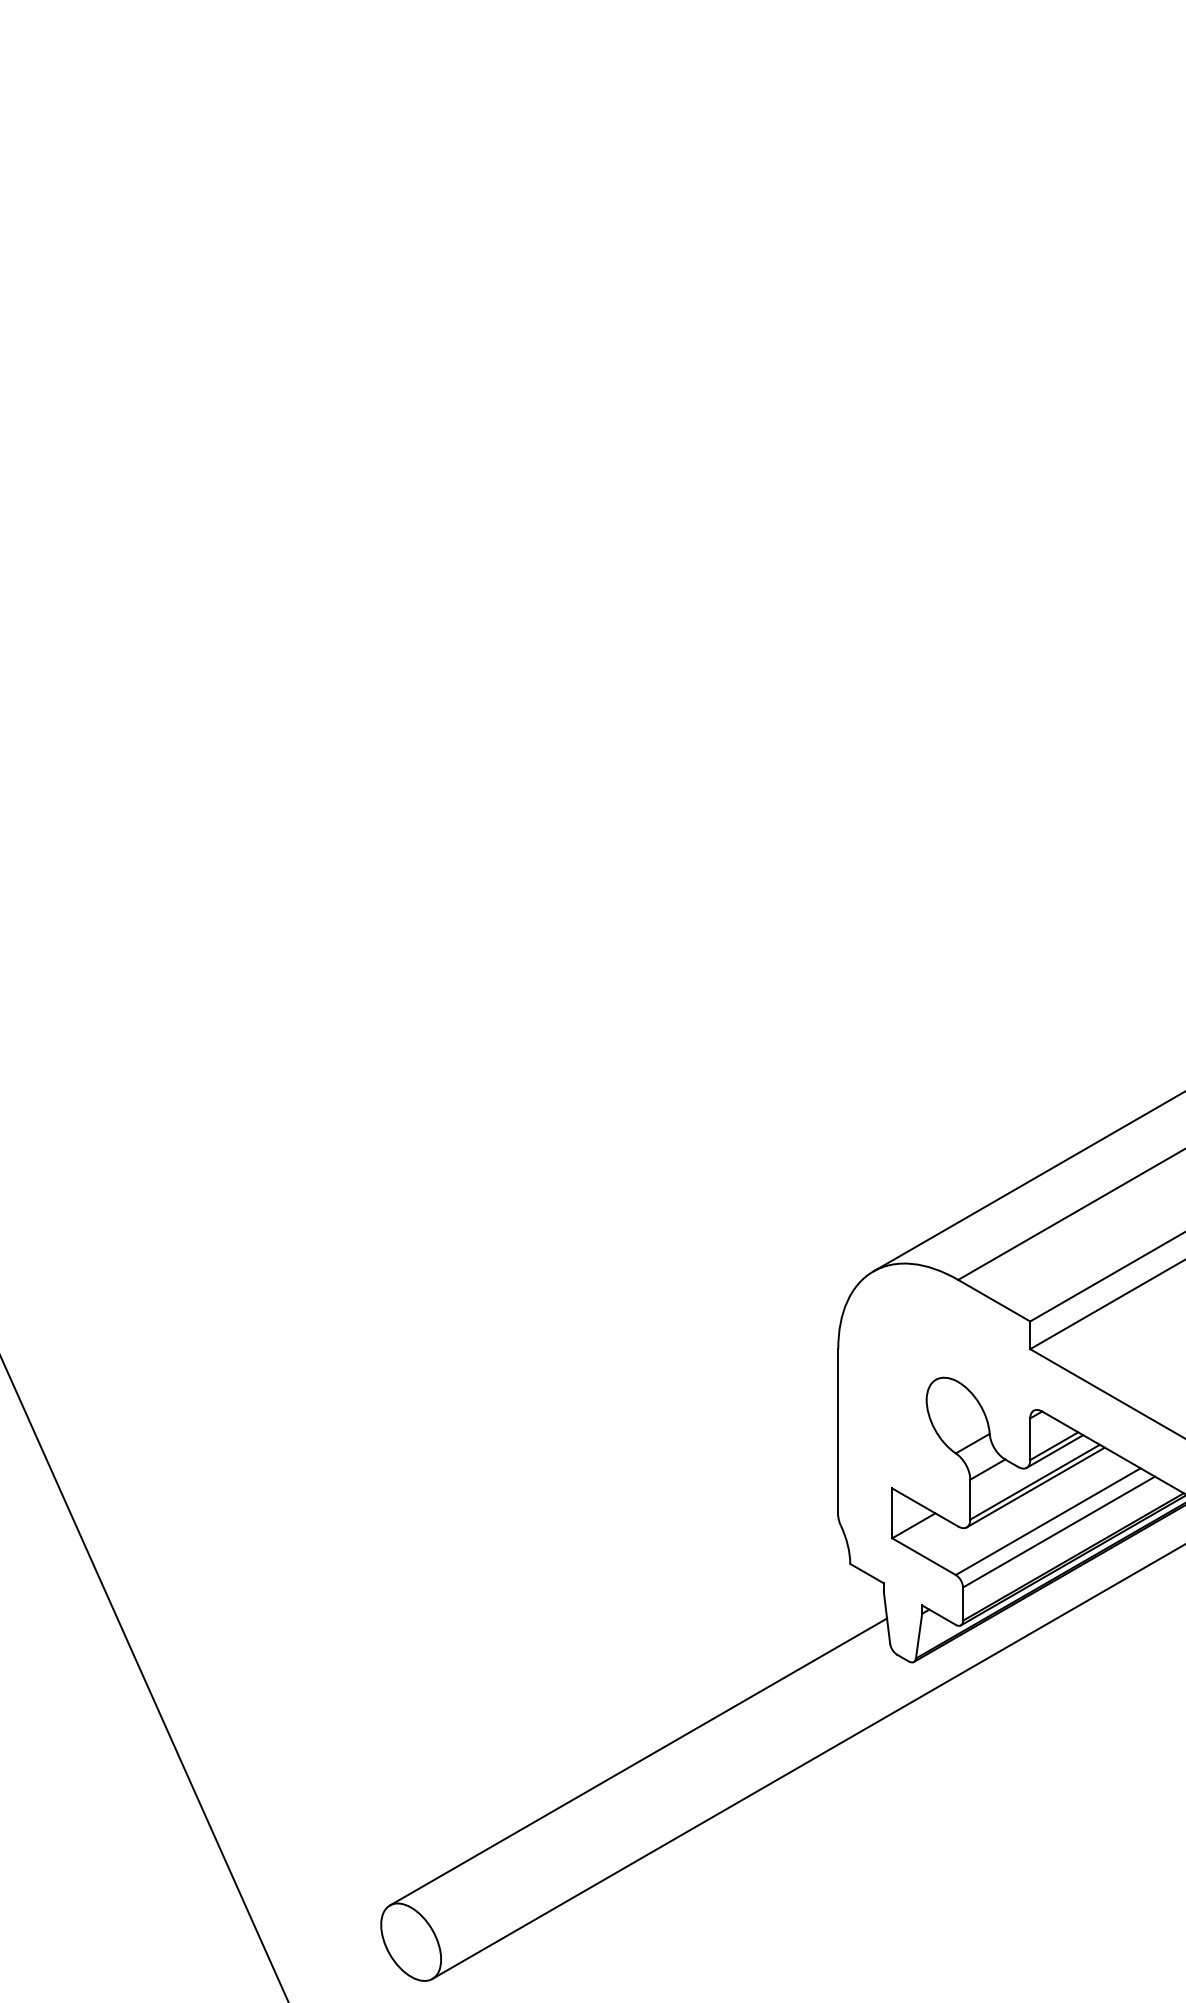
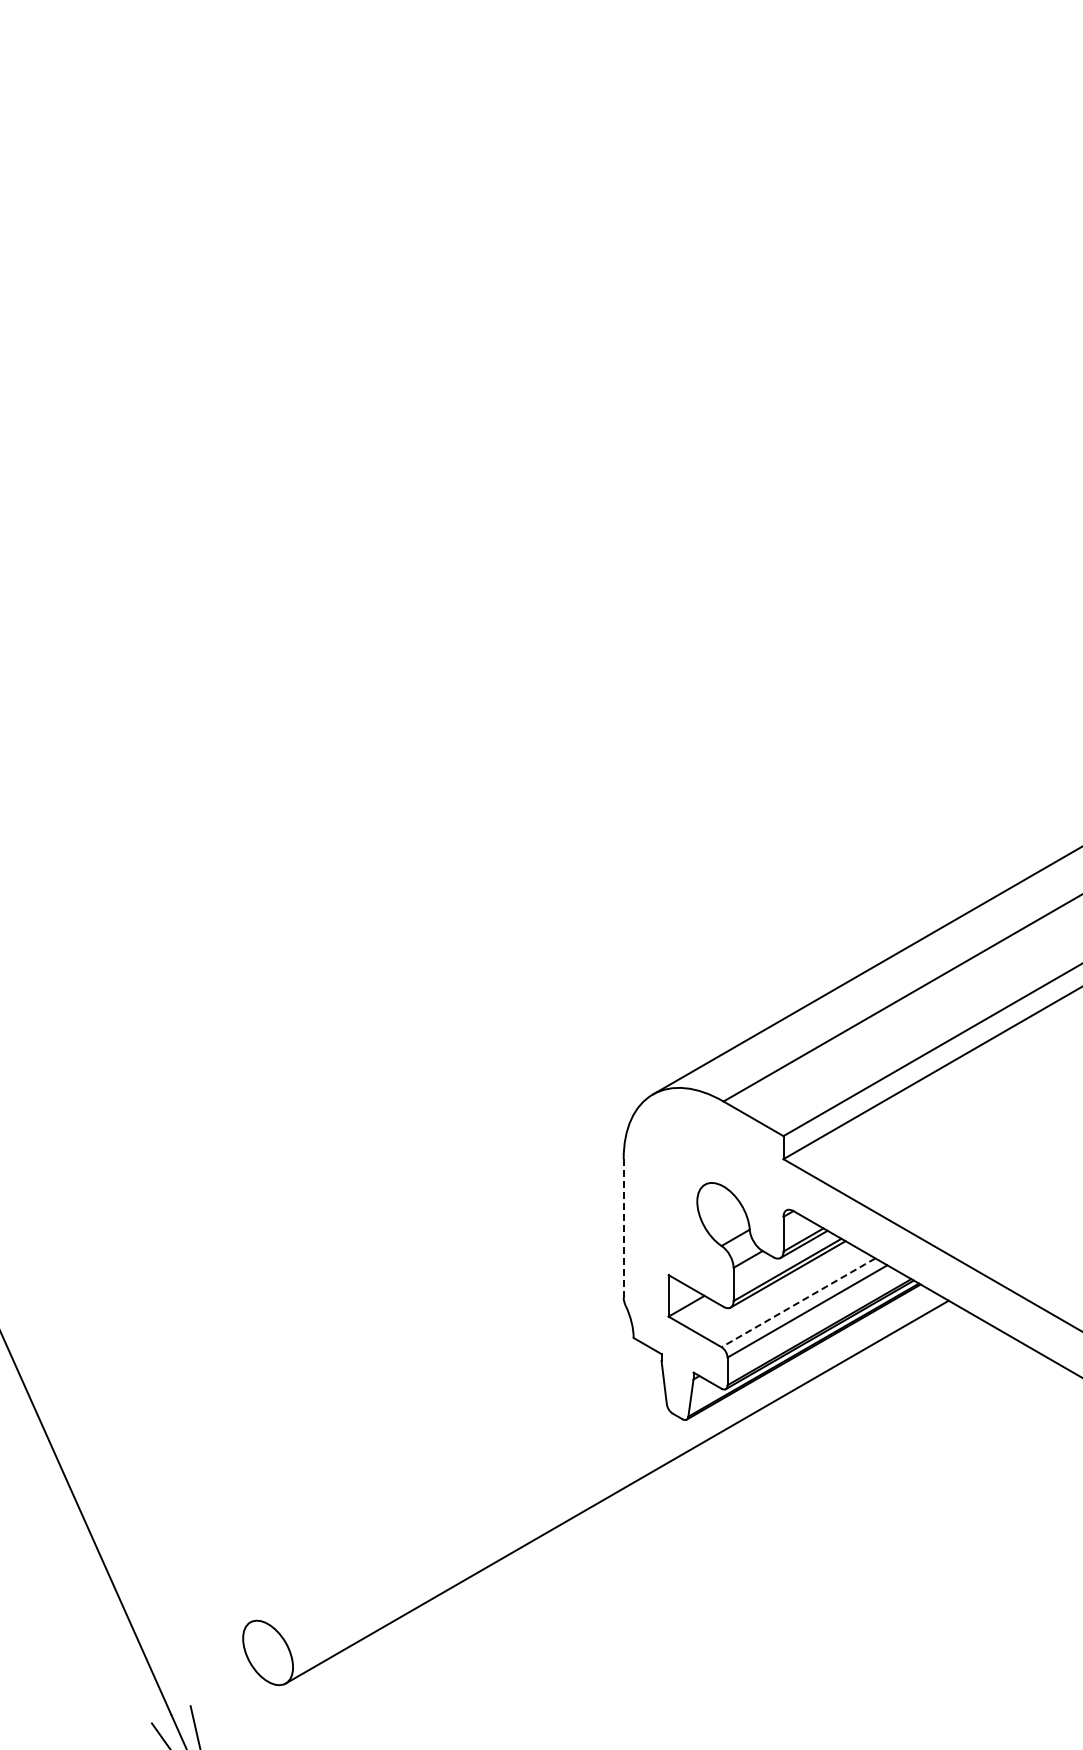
line: (838, 1432) -> (623, 1228), solid -> dashed
line: (1048, 1521) -> (798, 1302), solid -> dashed
line: (638, 1761) -> (457, 1502), removed

